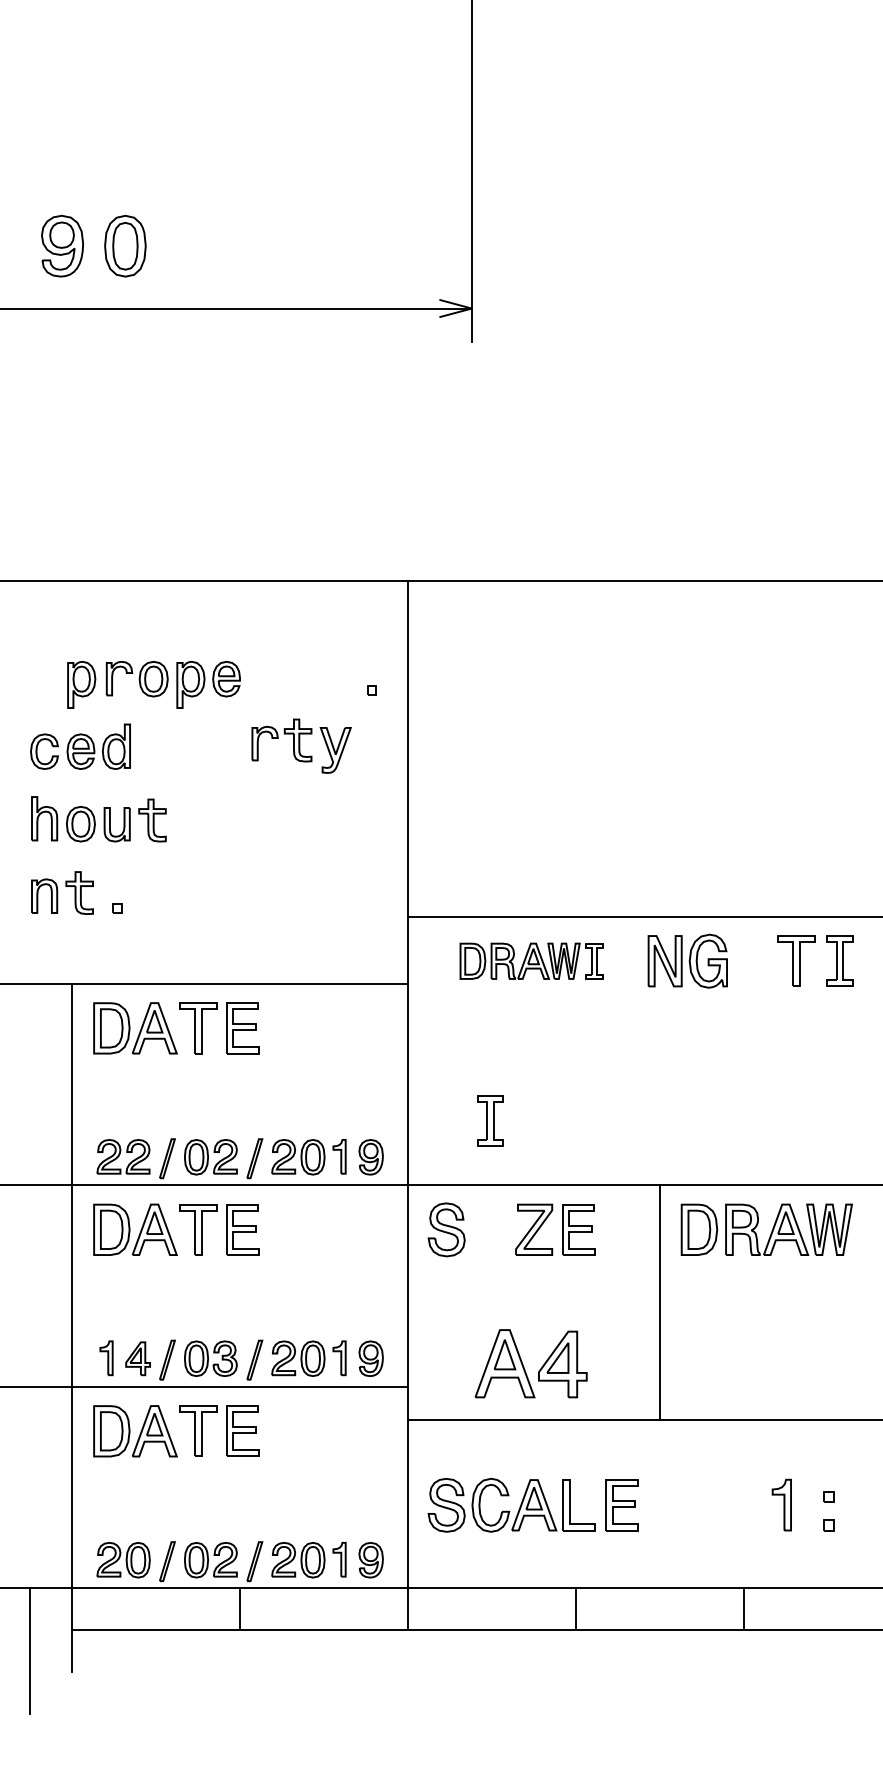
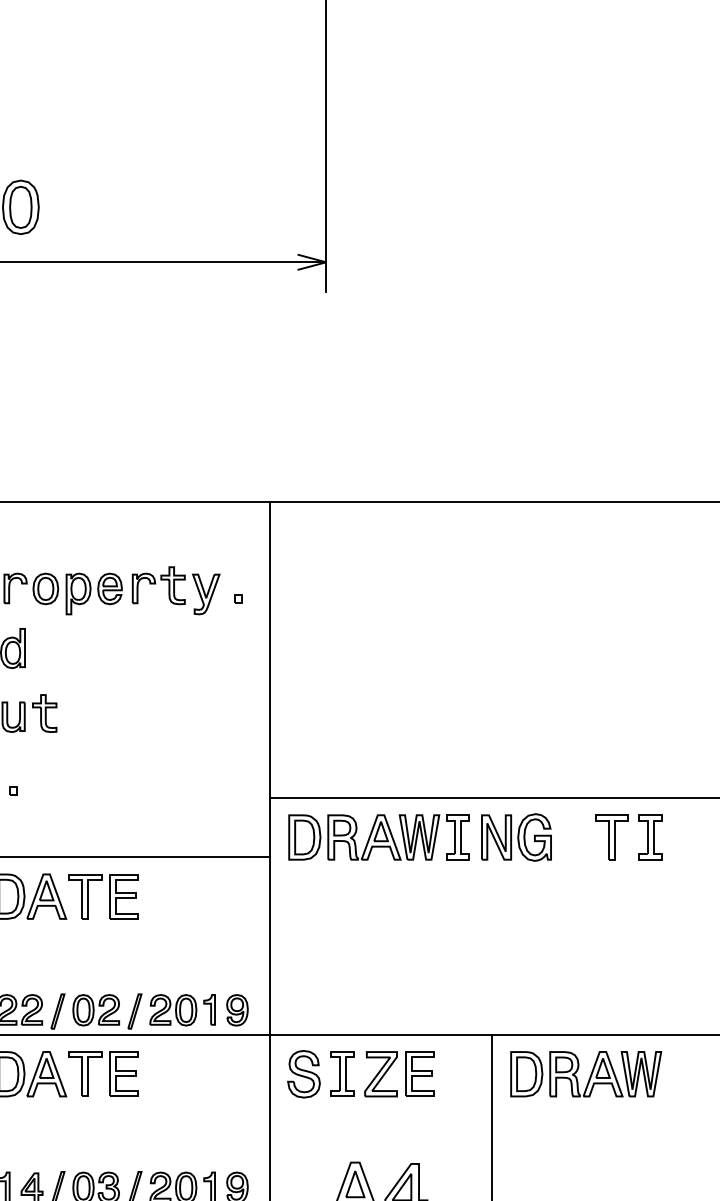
part: (301, 745) -> (176, 590), moved
part: (531, 961) -> (378, 837), size x1.43
part: (490, 1120) -> (342, 1073), moved

